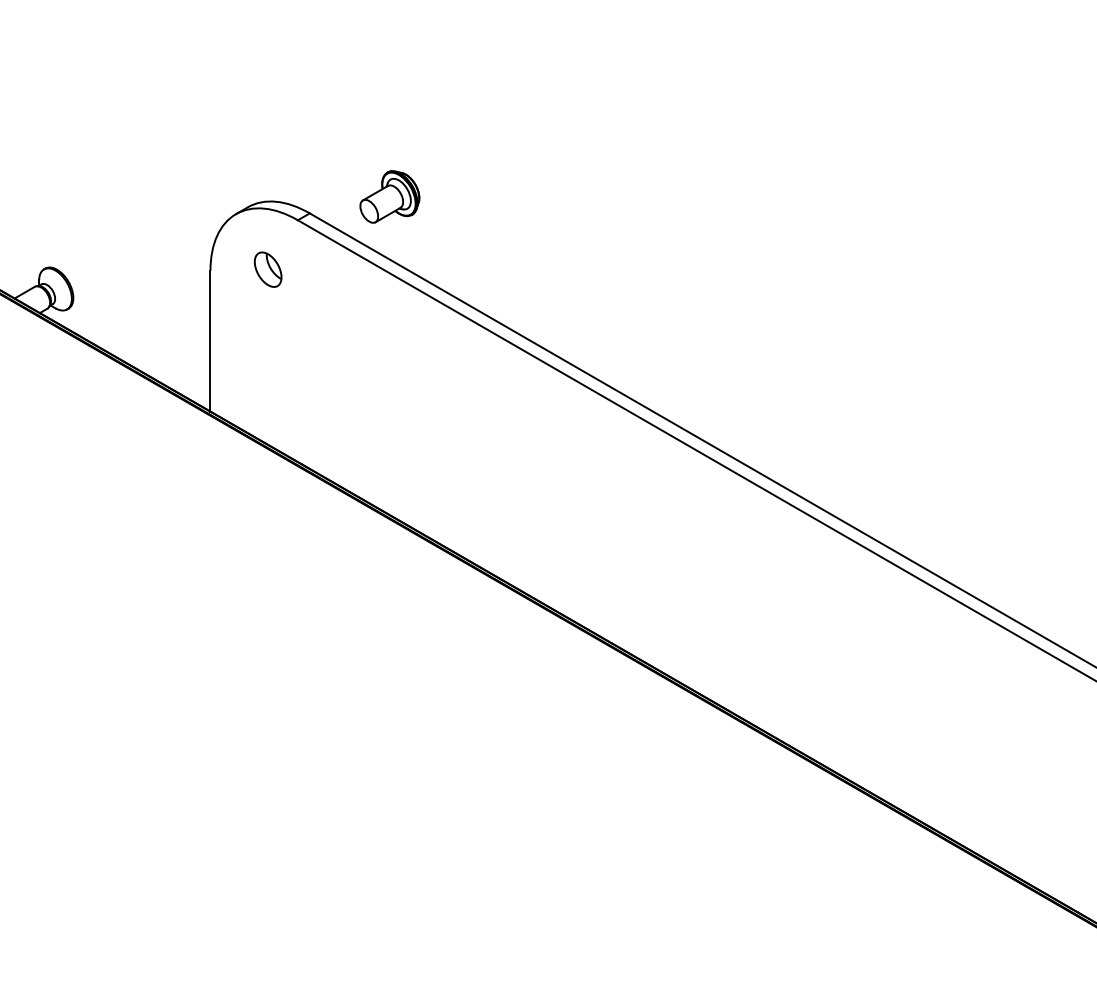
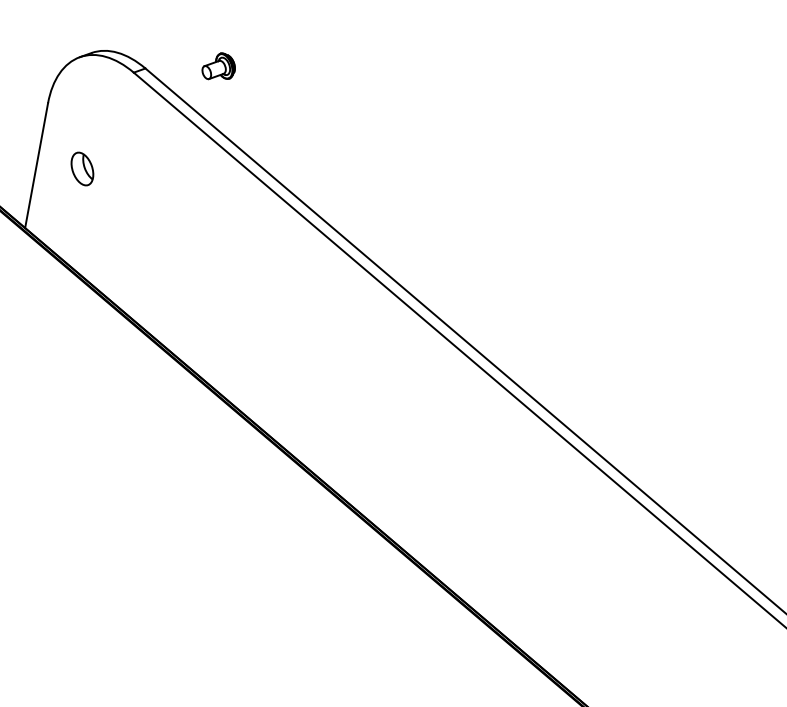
part: (389, 196) -> (218, 66), size x0.6
part: (267, 269) -> (81, 168), moved

